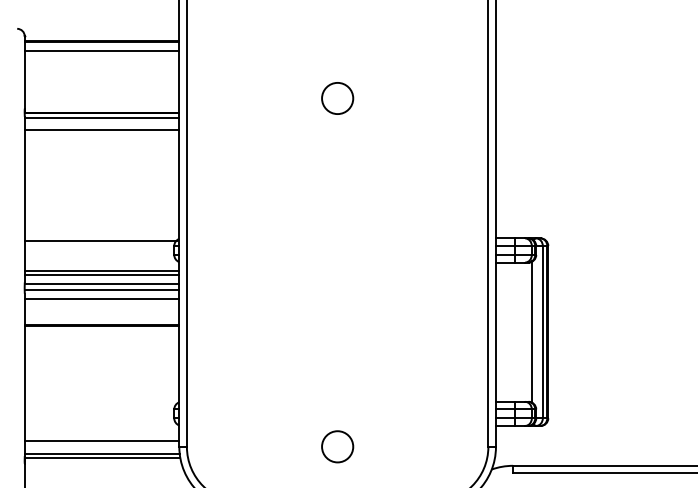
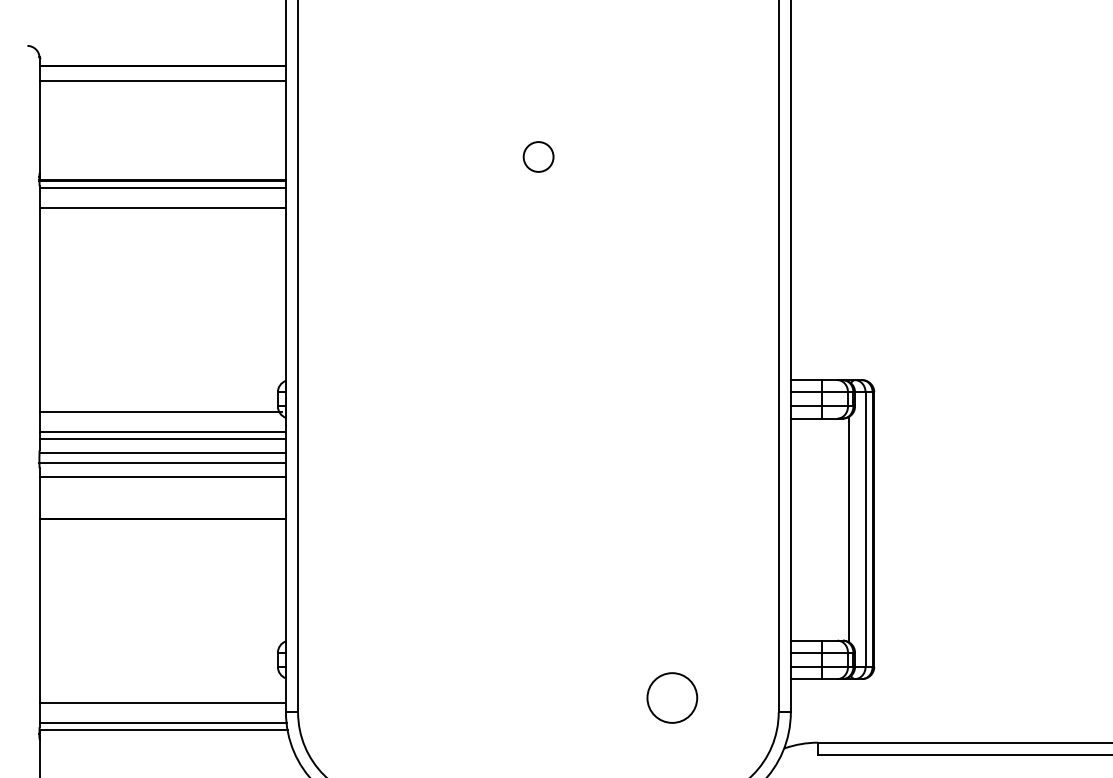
circle: (337, 98) -> (538, 157), size x0.6
line: (100, 240) -> (160, 412), moved
circle: (337, 446) -> (672, 697), moved

